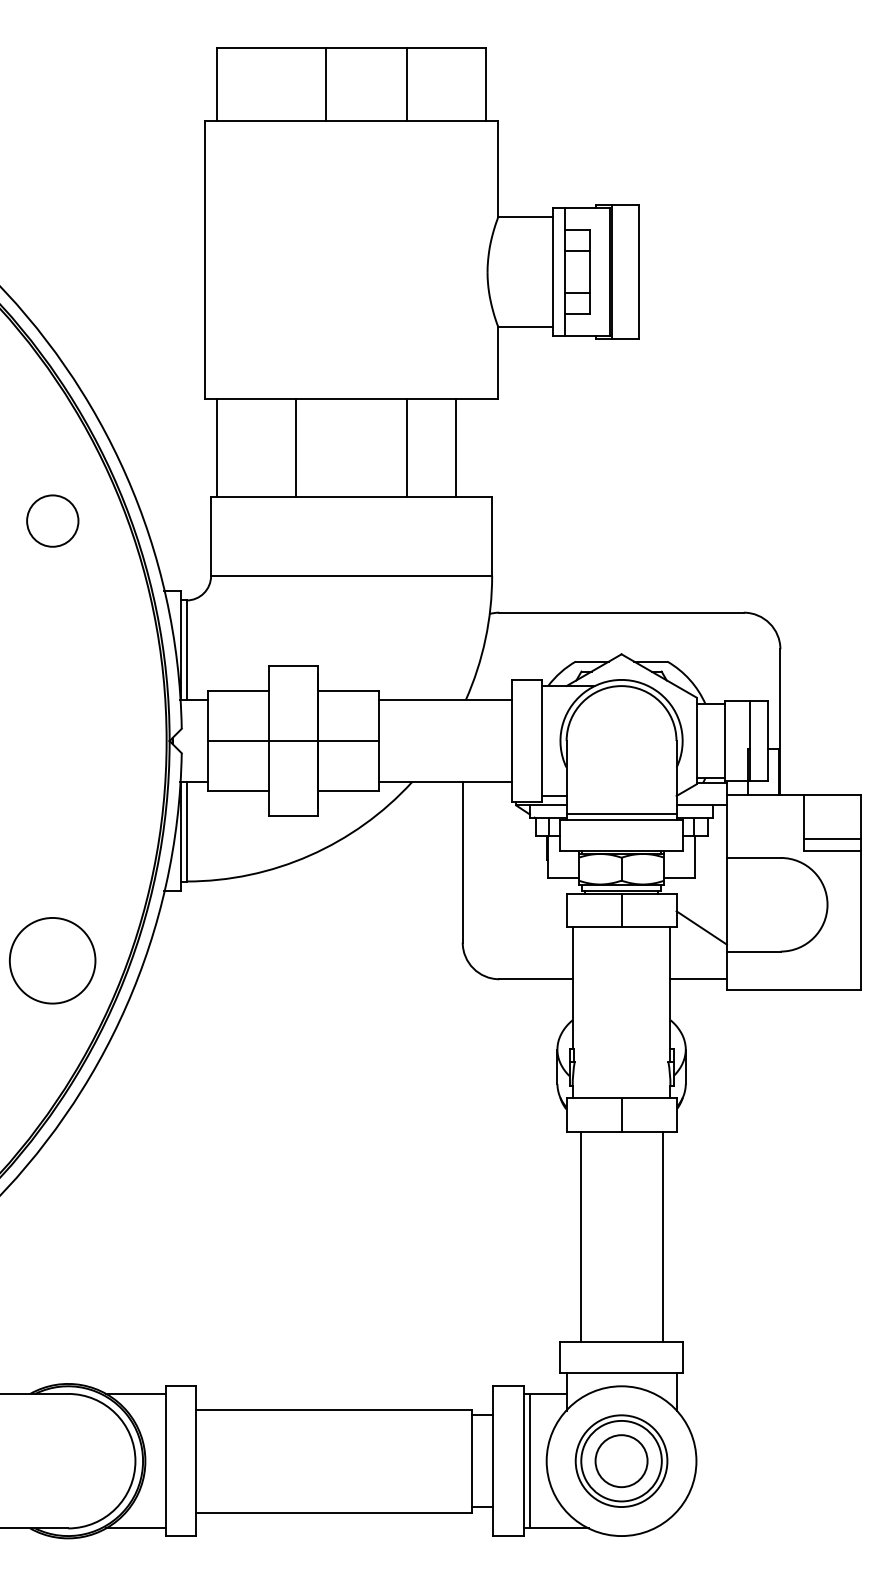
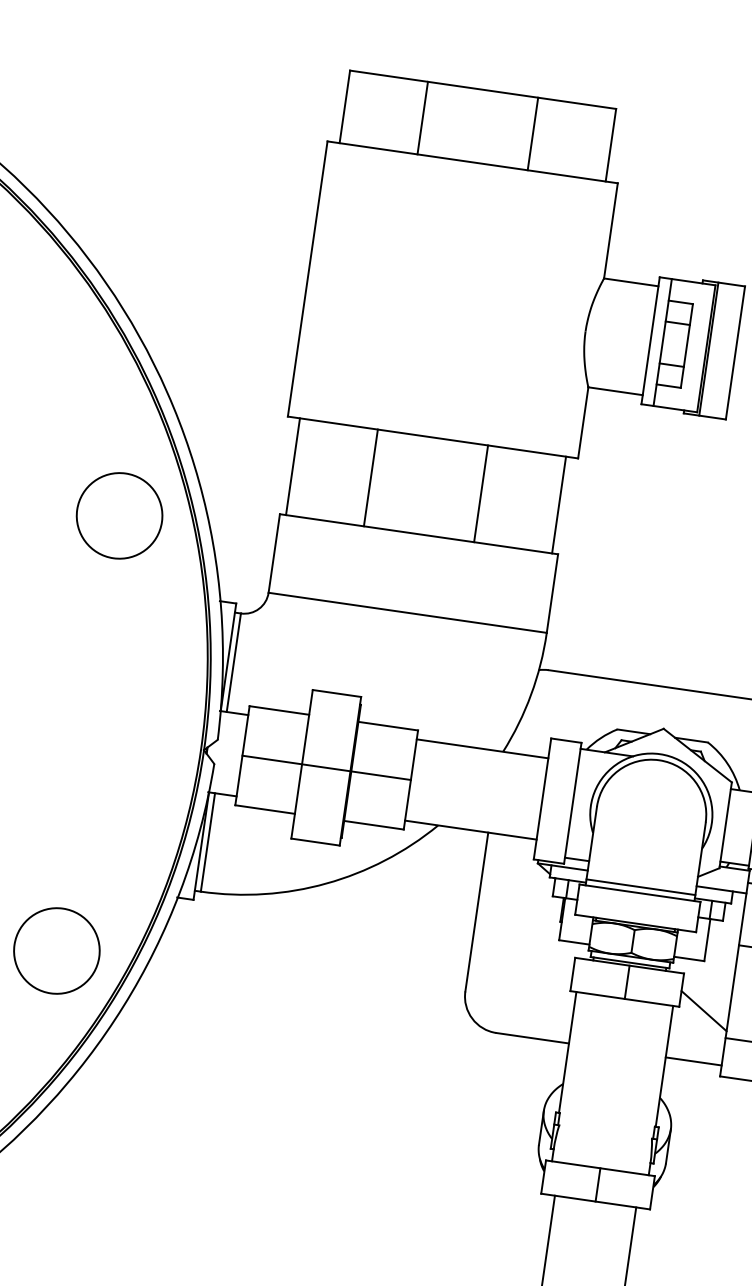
line: (325, 83) -> (422, 117), moved
line: (456, 447) -> (559, 504), moved
circle: (52, 520) -> (119, 515), size x1.67

